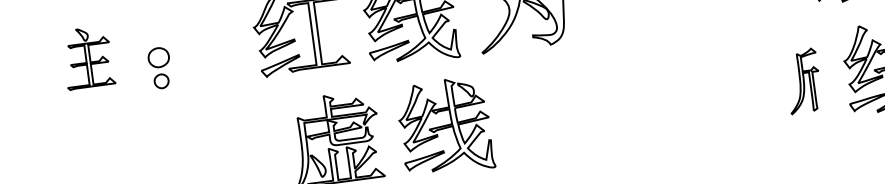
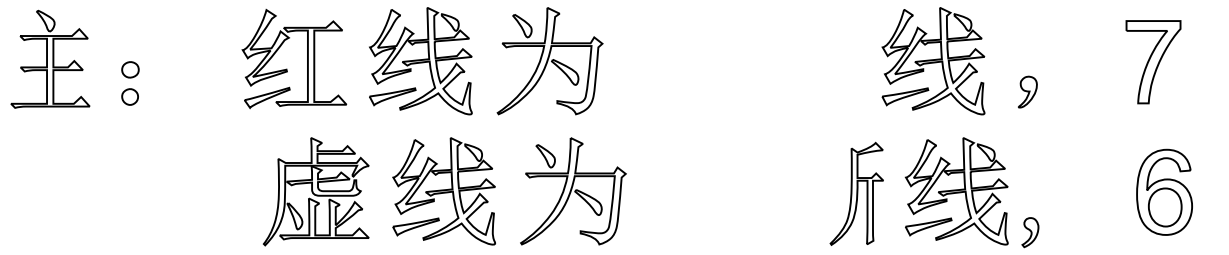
part: (88, 57) -> (50, 58), size x1.43
part: (158, 57) -> (130, 69), size x0.71
part: (803, 80) -> (856, 193), size x1.43
part: (557, 112) -> (573, 191), added

